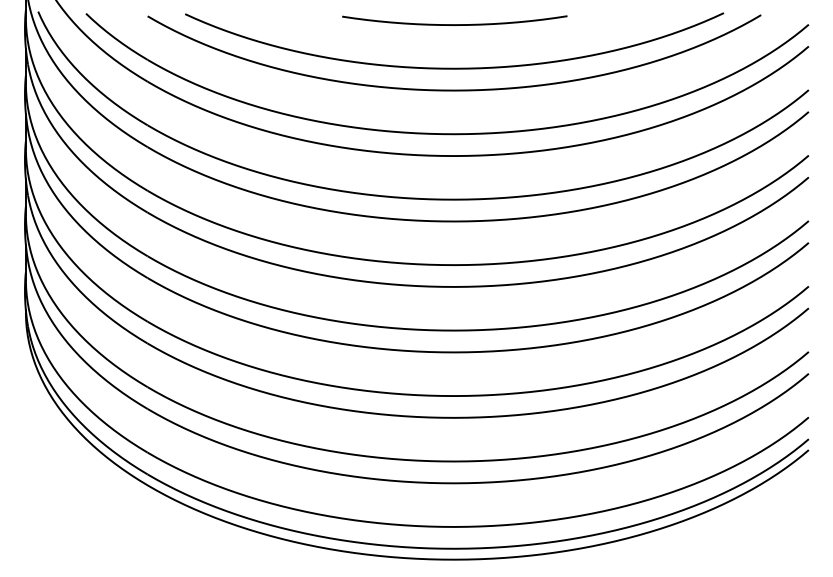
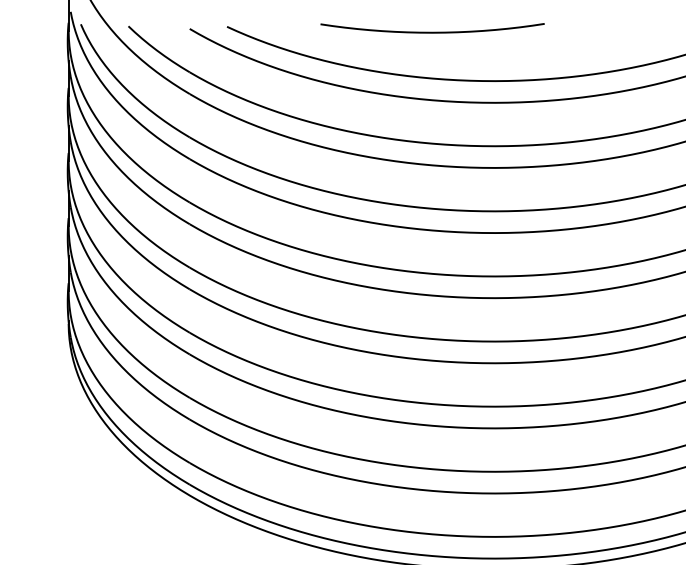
curve: (454, 24) -> (432, 32), moved

